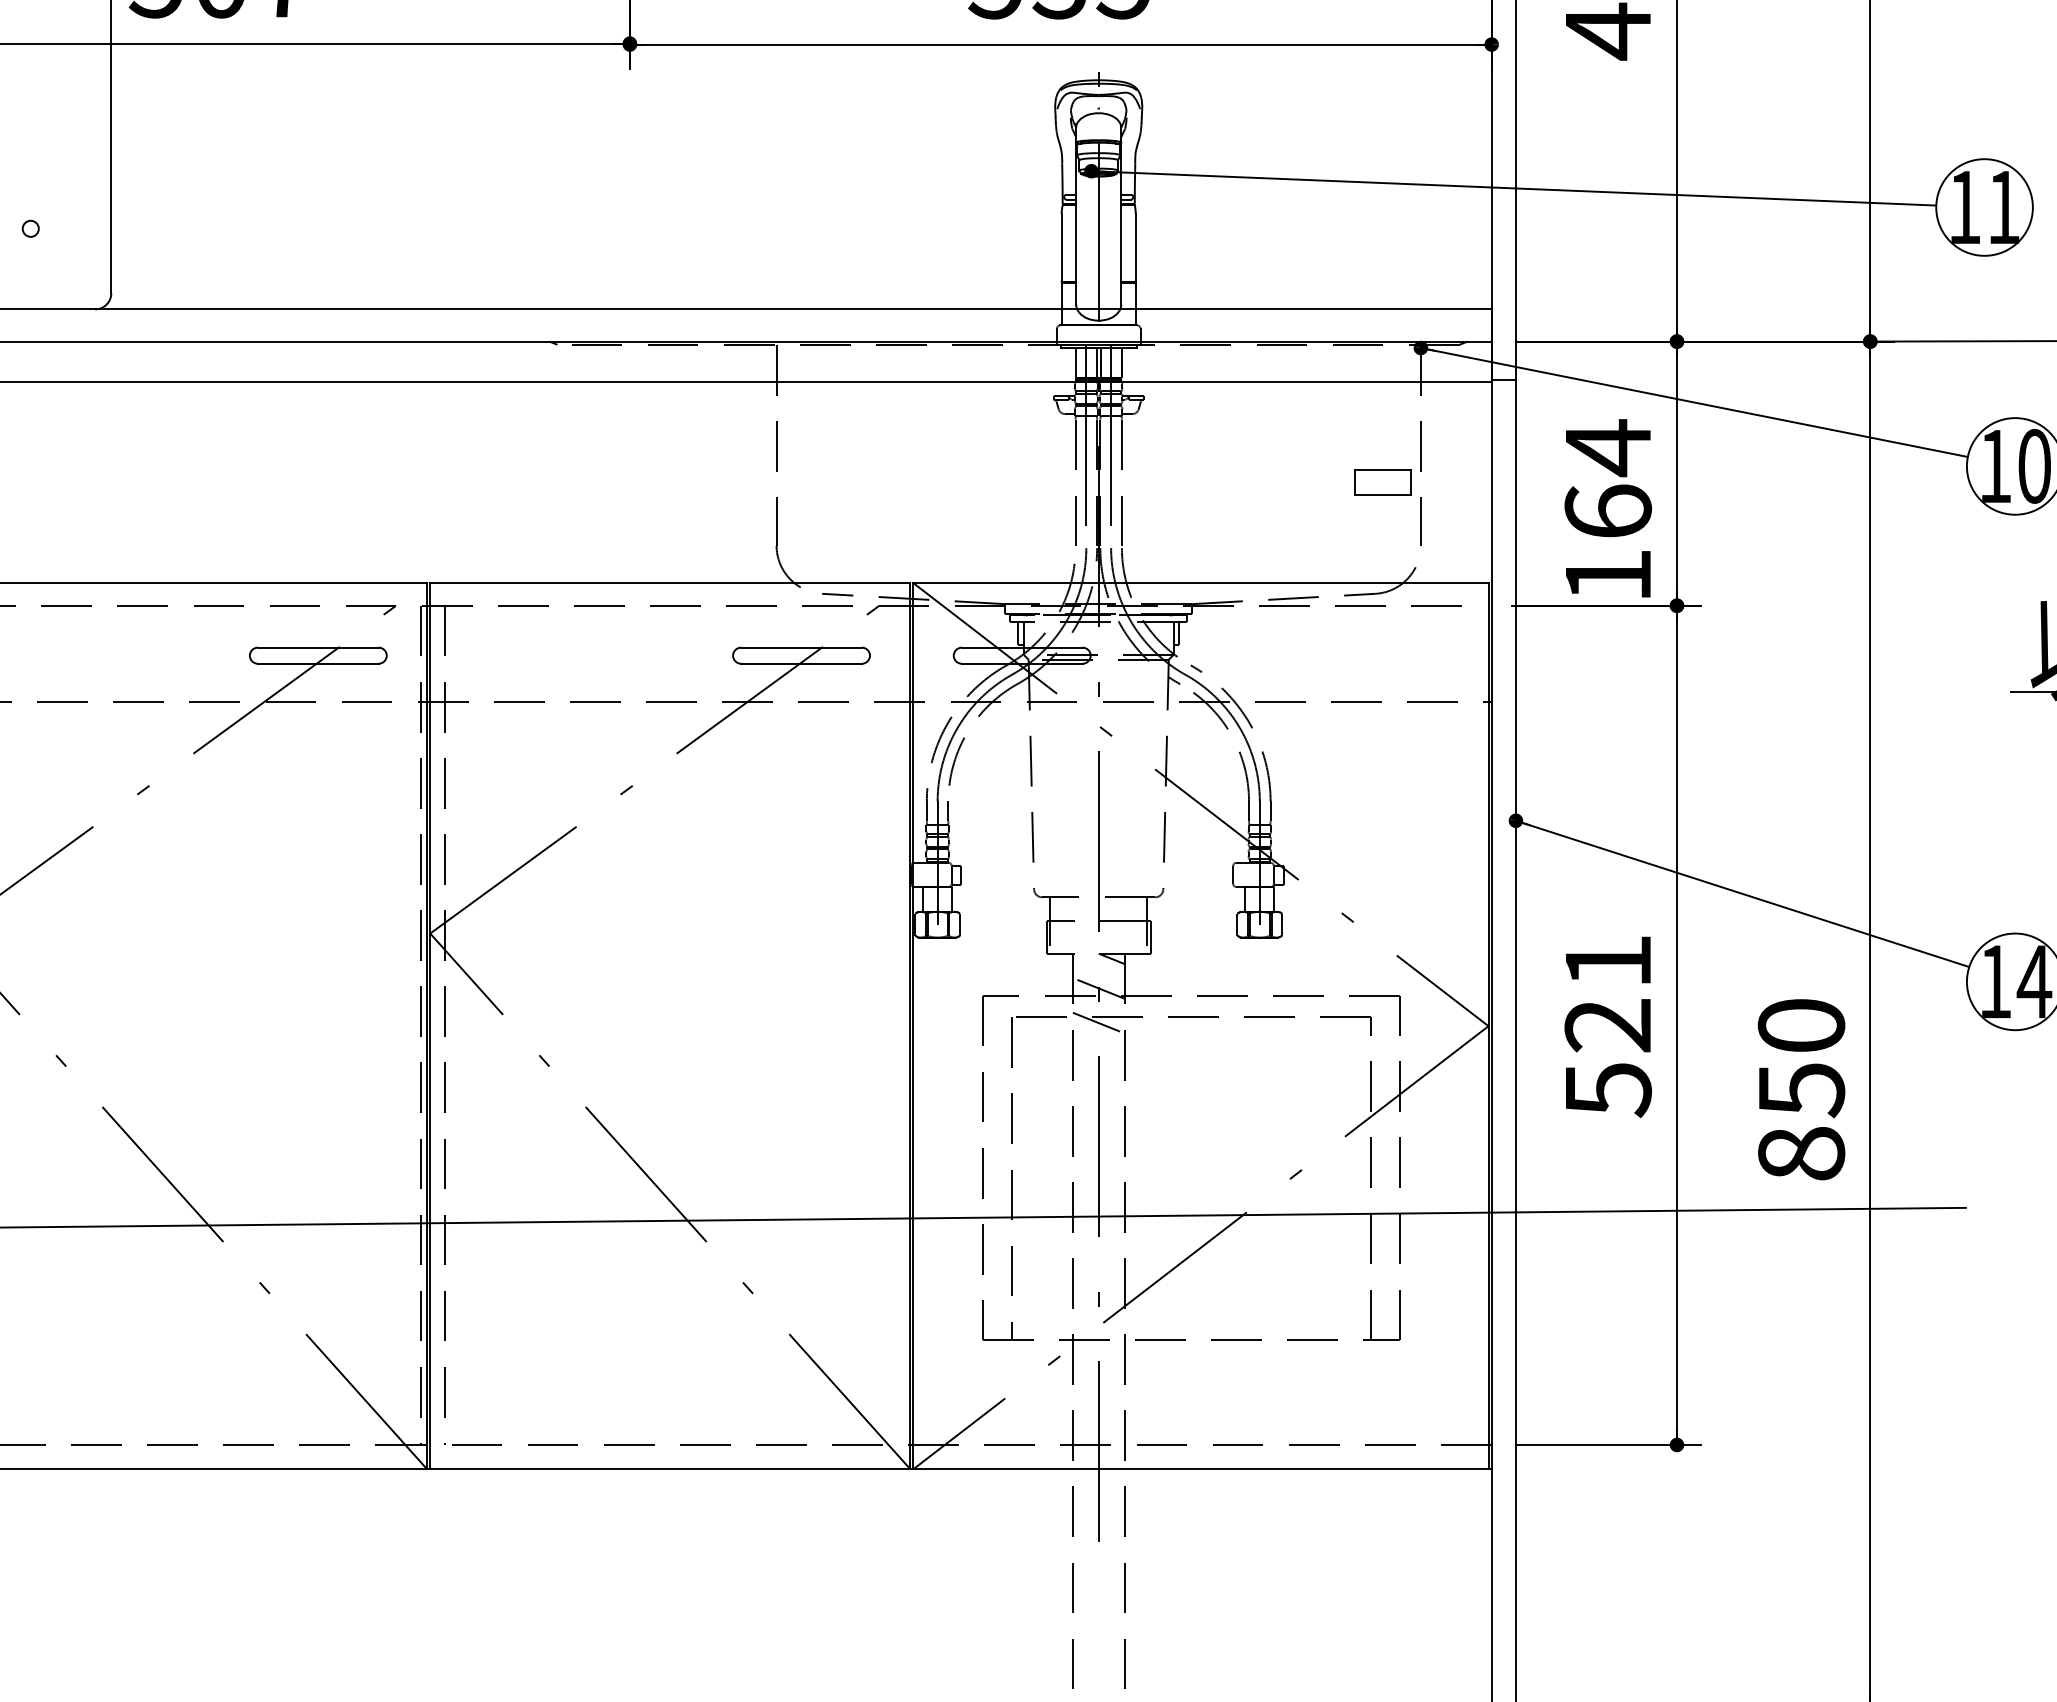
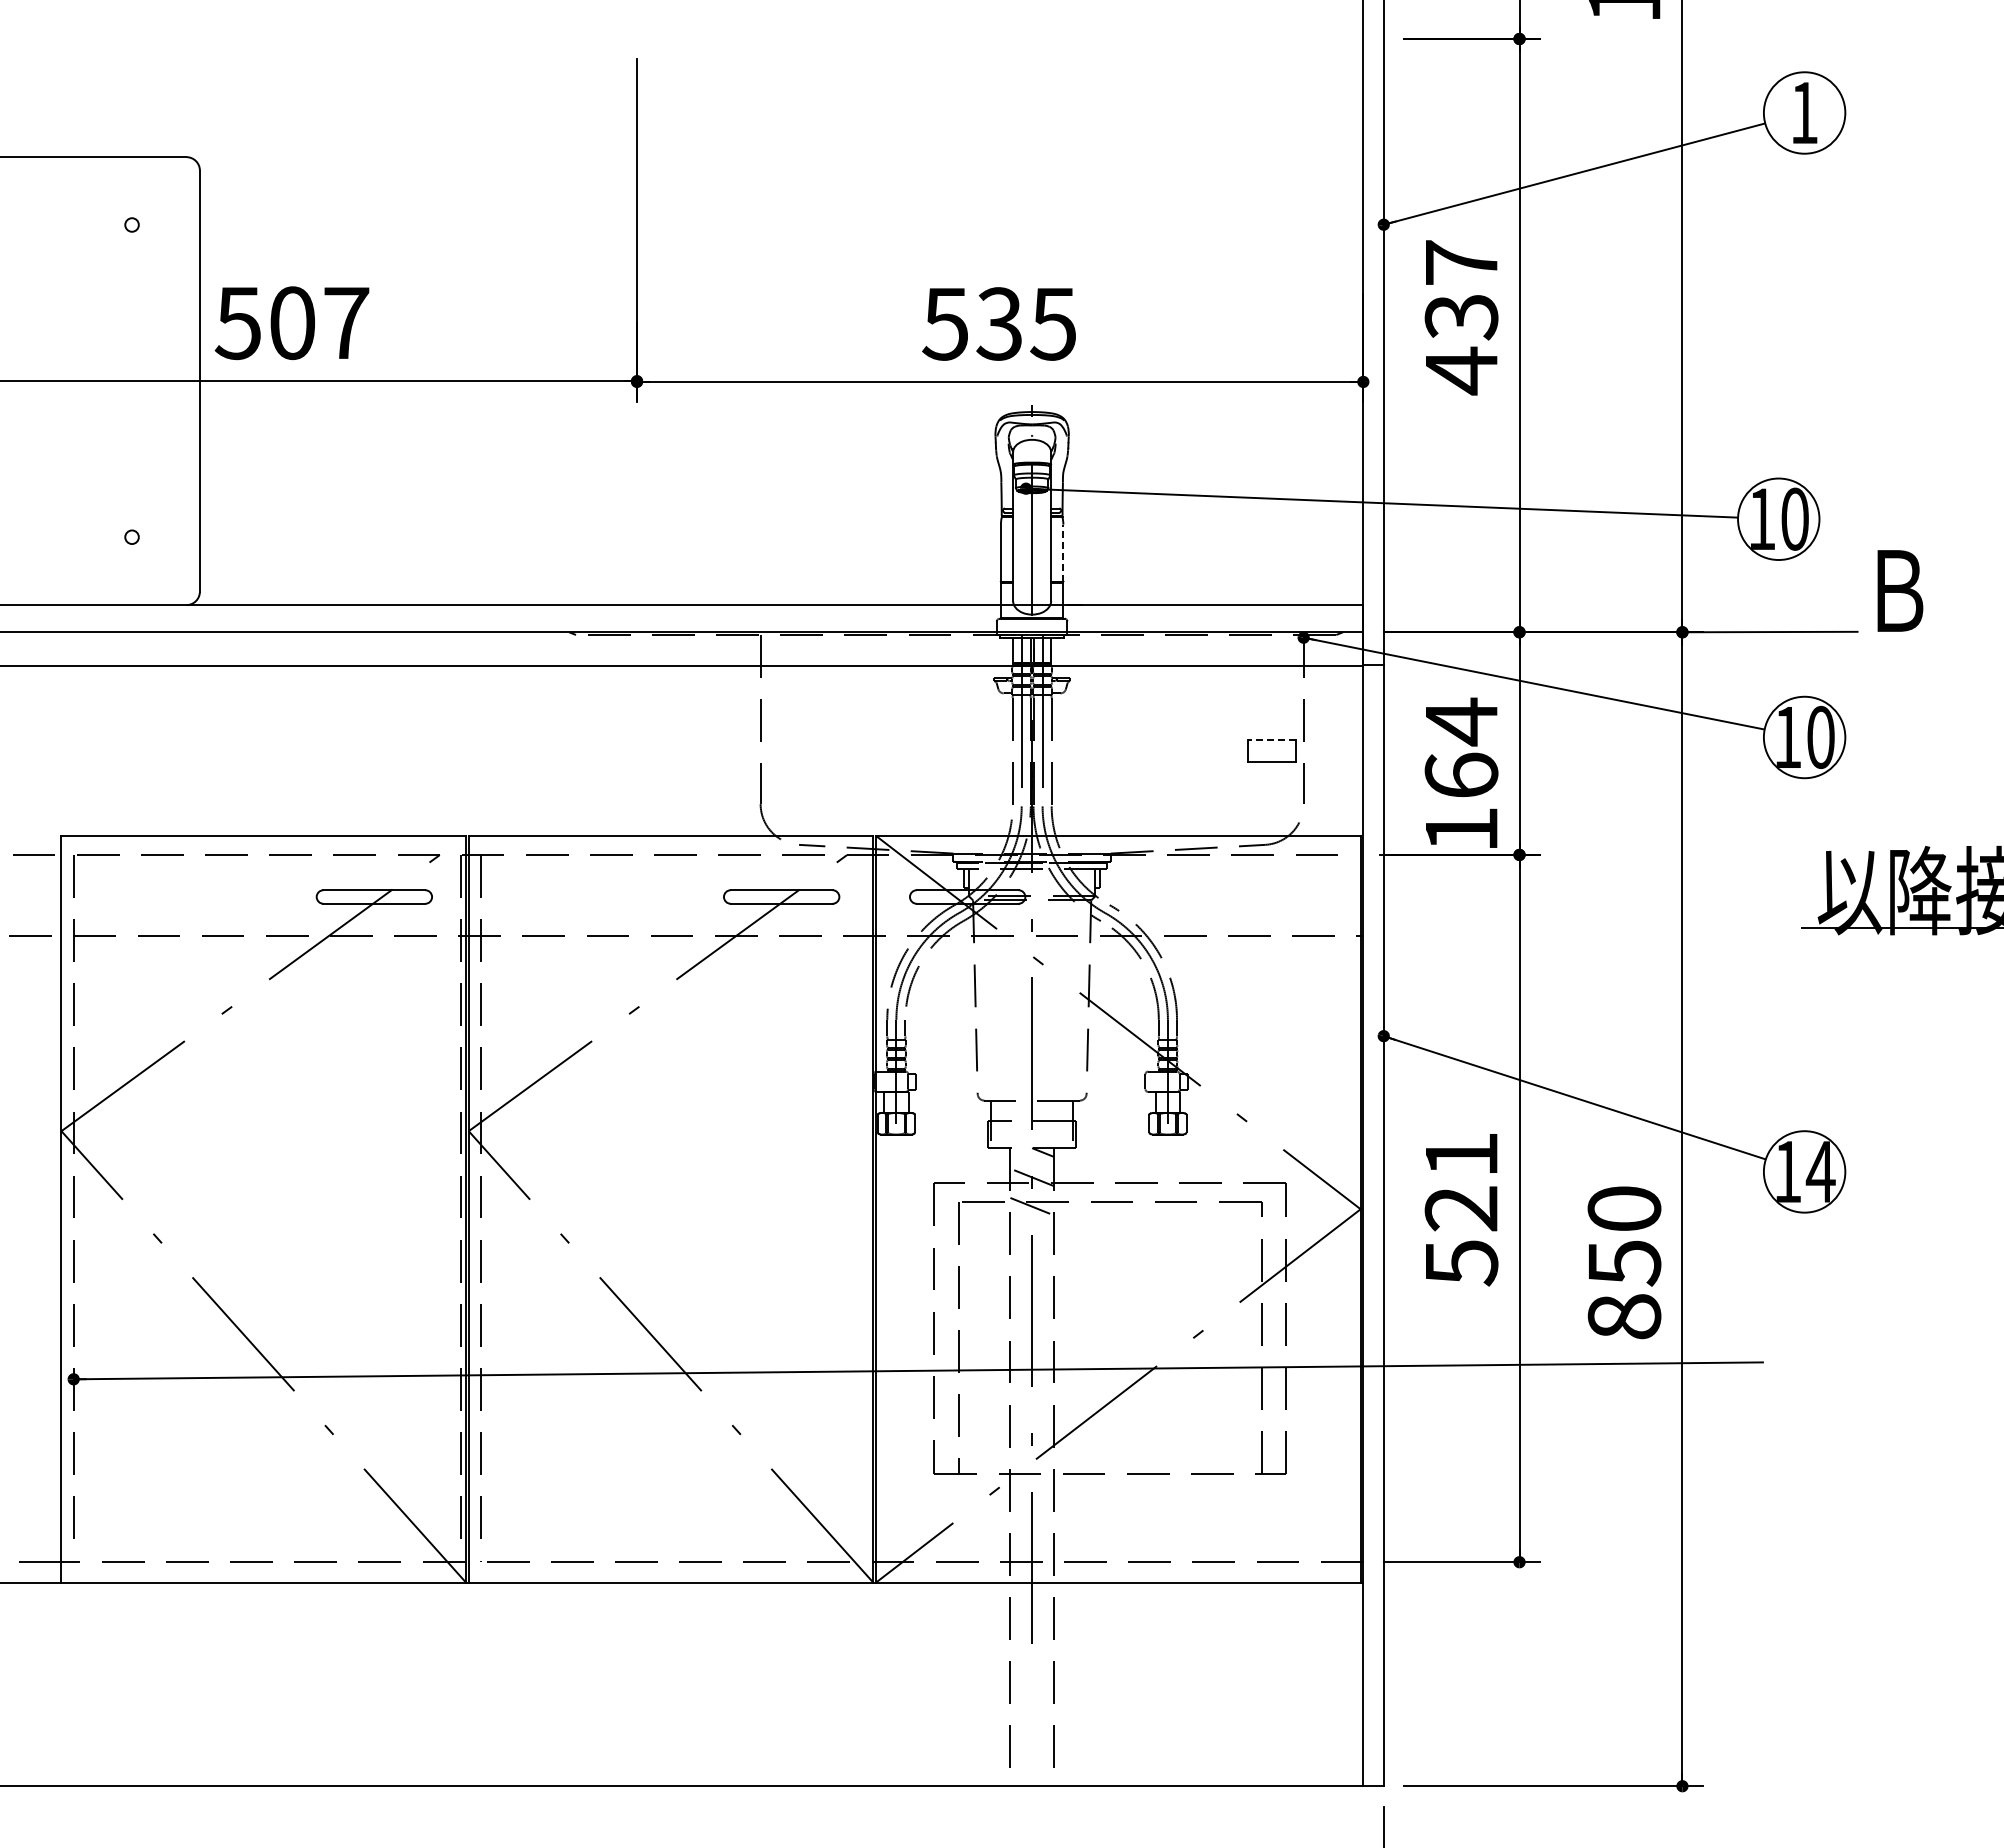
text: (2003, 206) -> (1794, 518), 11 -> 10
line: (1135, 246) -> (1063, 552), solid -> dashed
line: (1382, 469) -> (1271, 740), solid -> dashed

